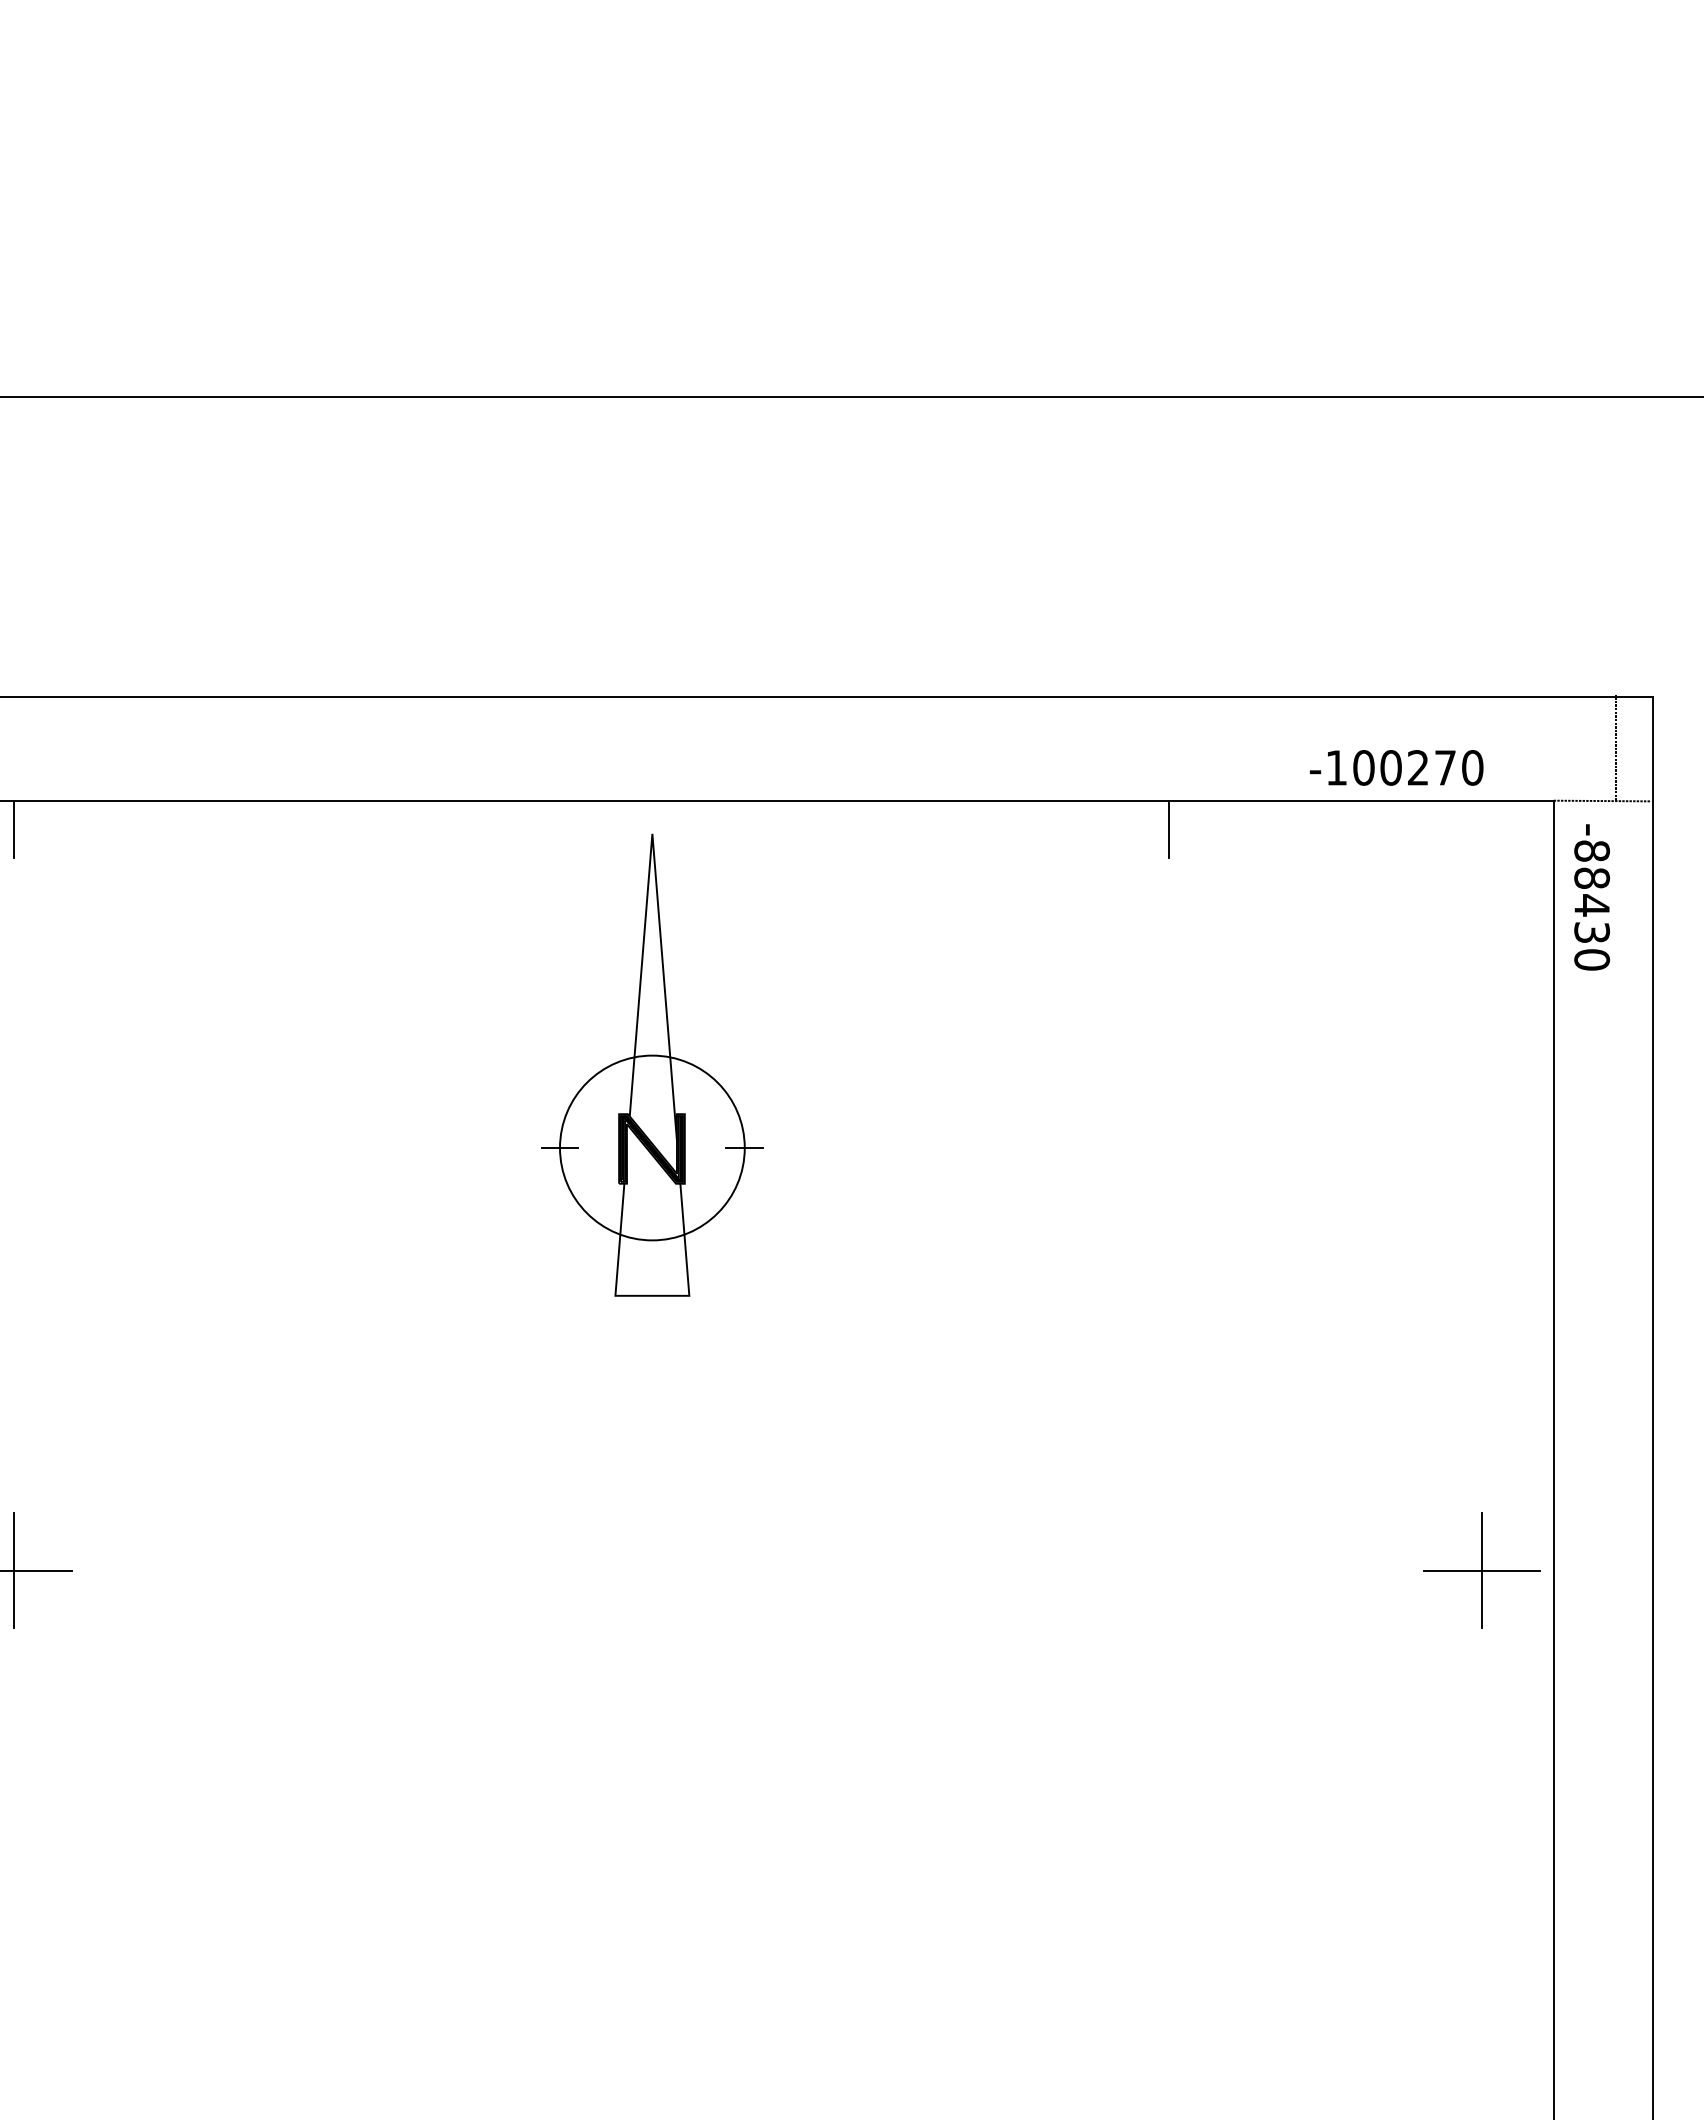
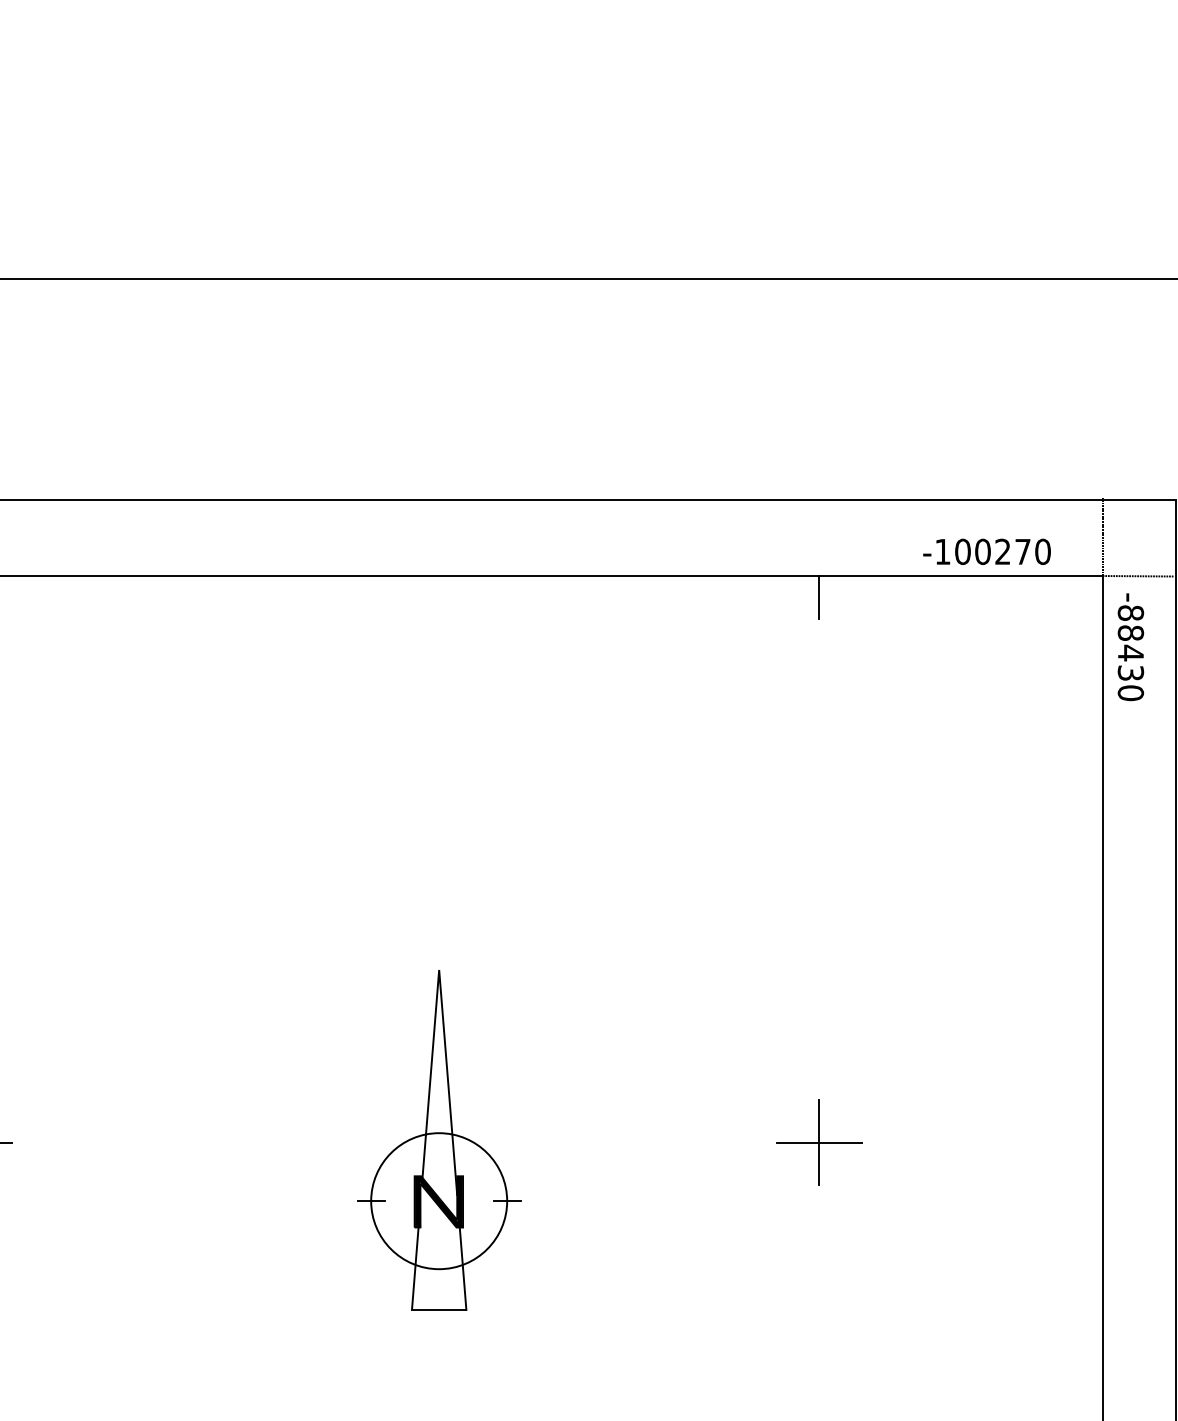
line: (1615, 747) -> (1102, 536), moved
part: (652, 1064) -> (439, 1139), moved
part: (1481, 1570) -> (819, 1142), moved

